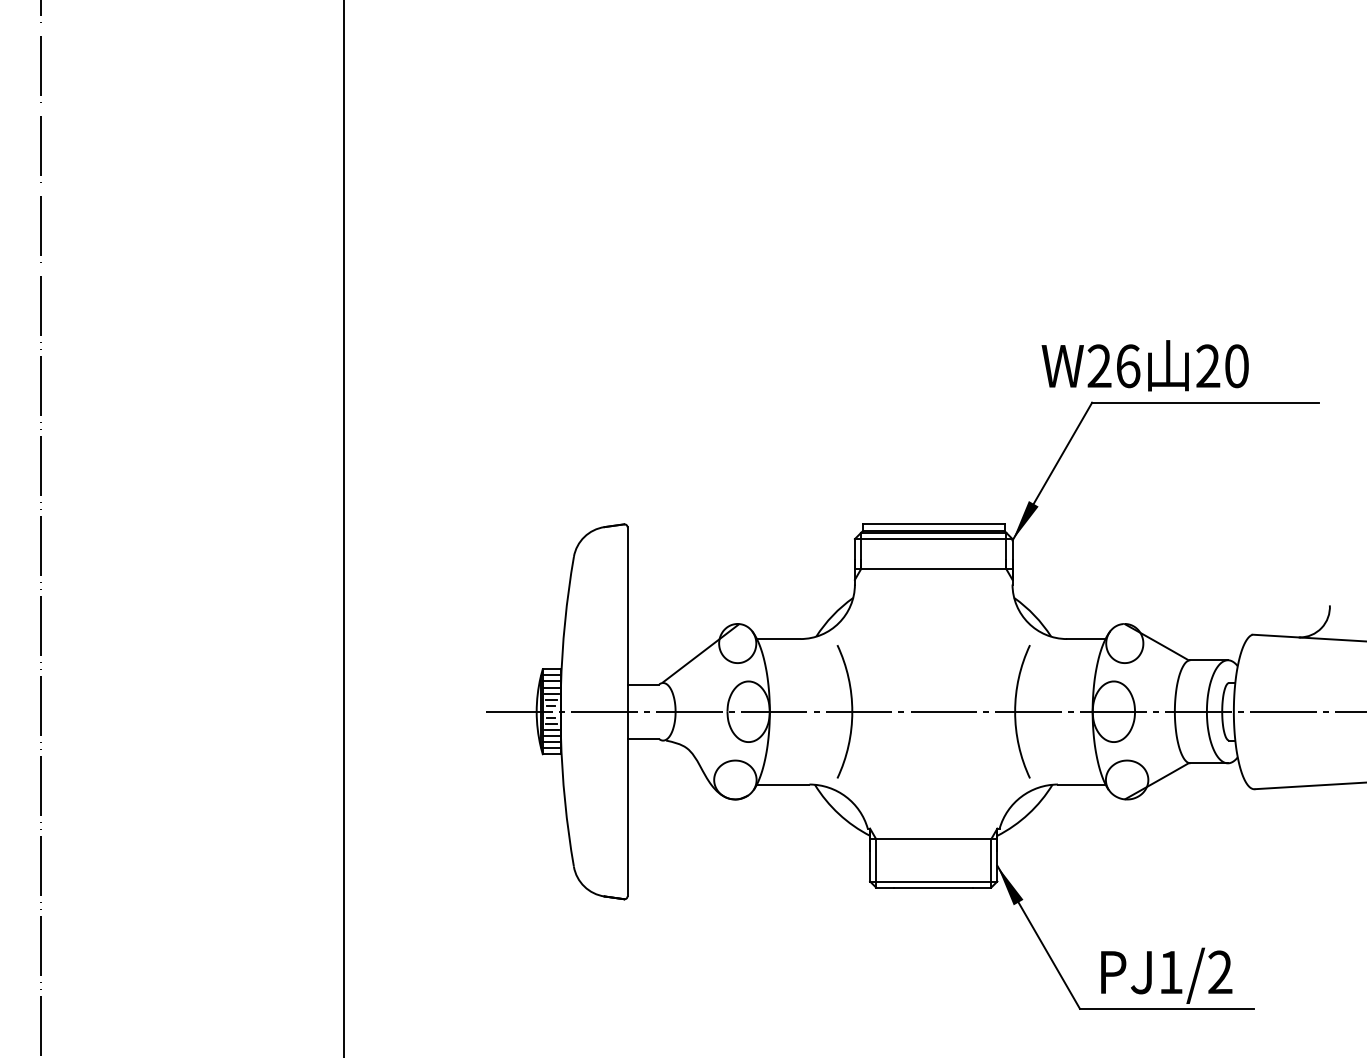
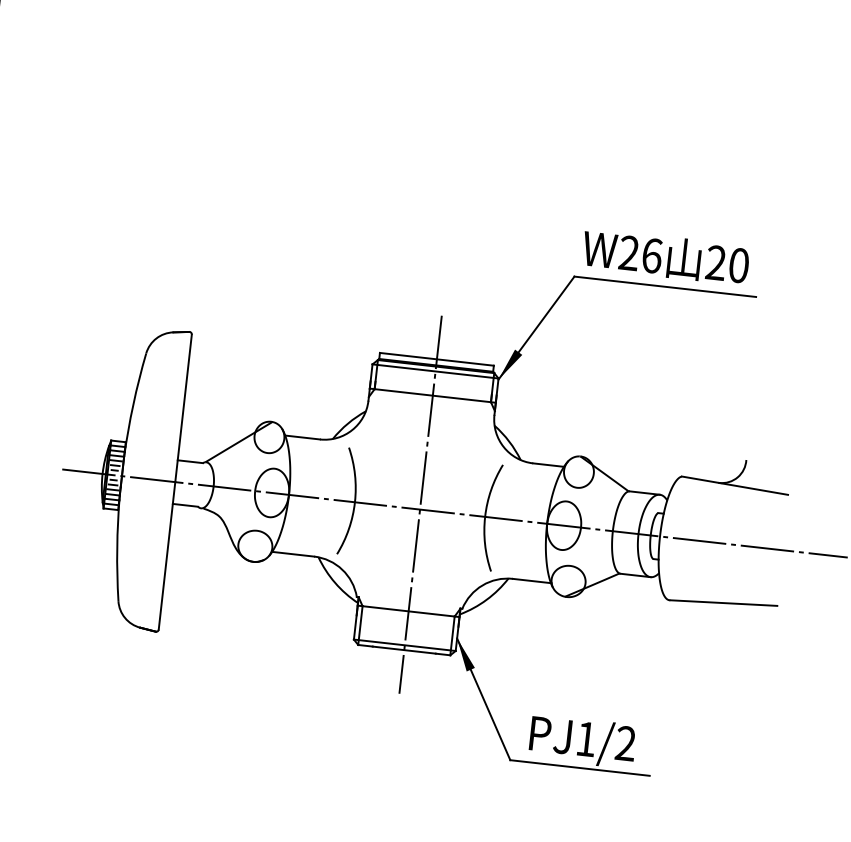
text: (1144, 365) -> (665, 256), moved
line: (933, 705) -> (420, 504), added

